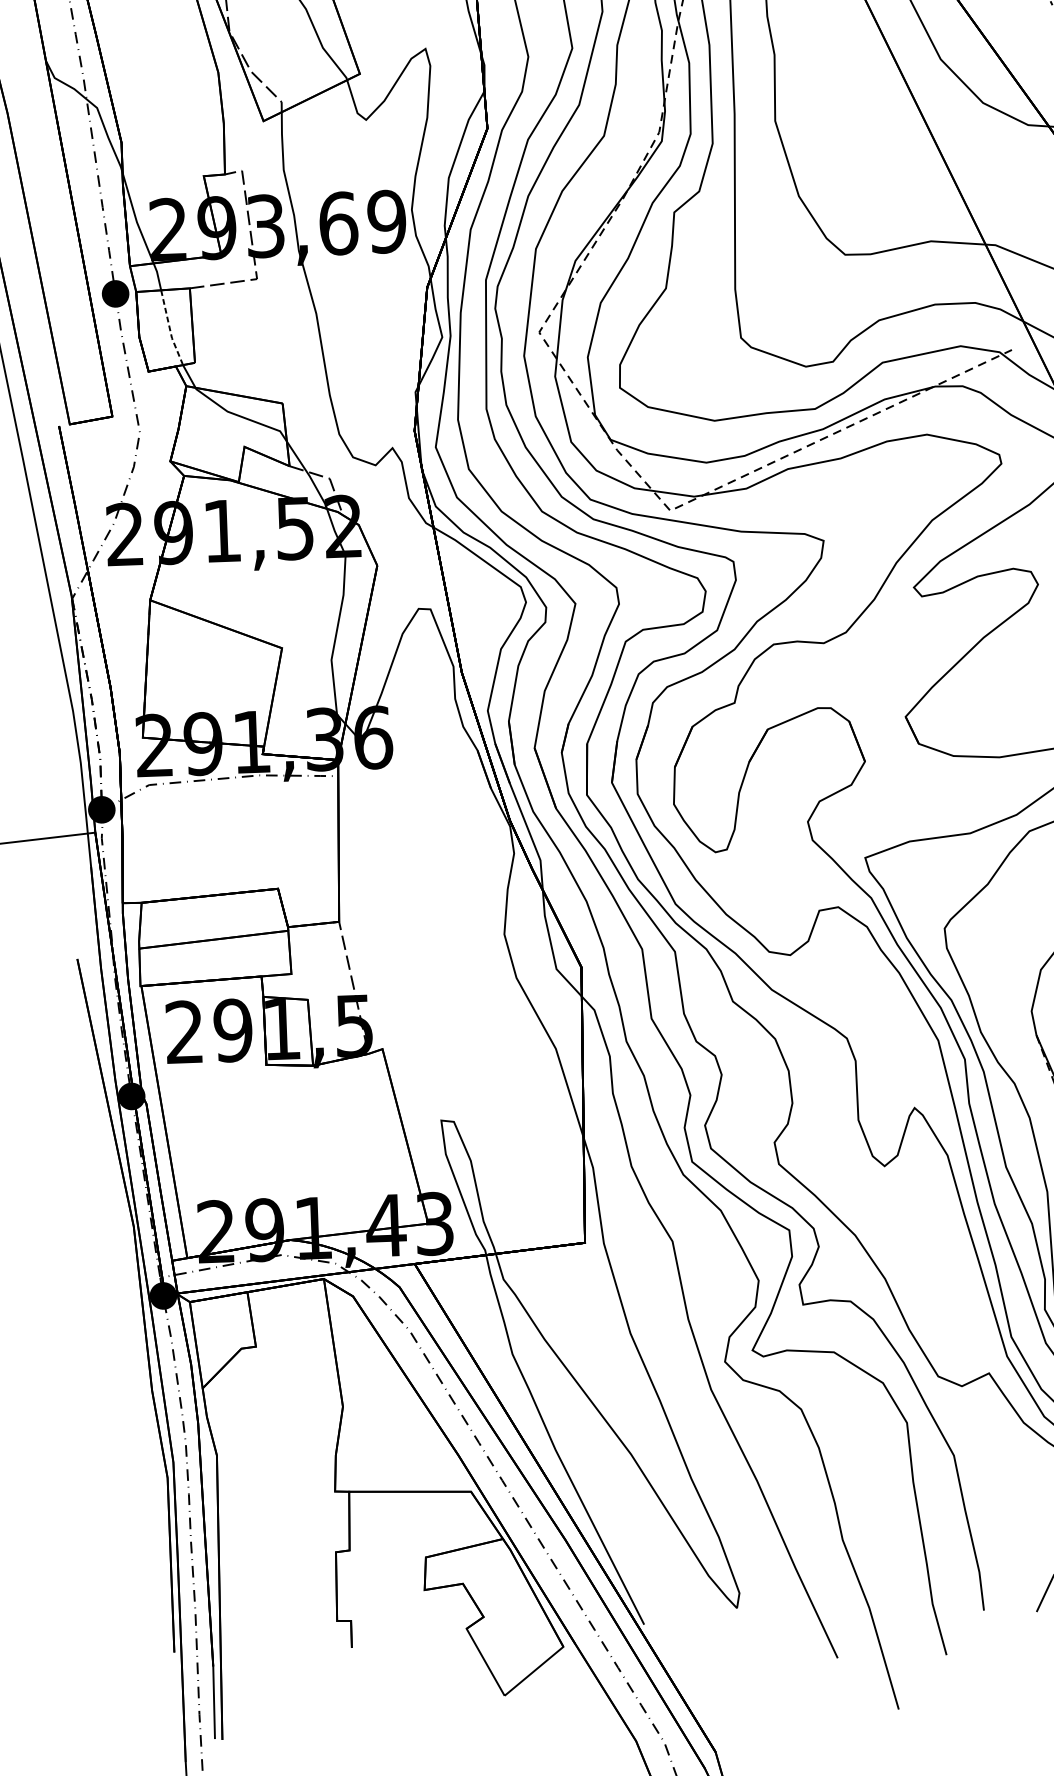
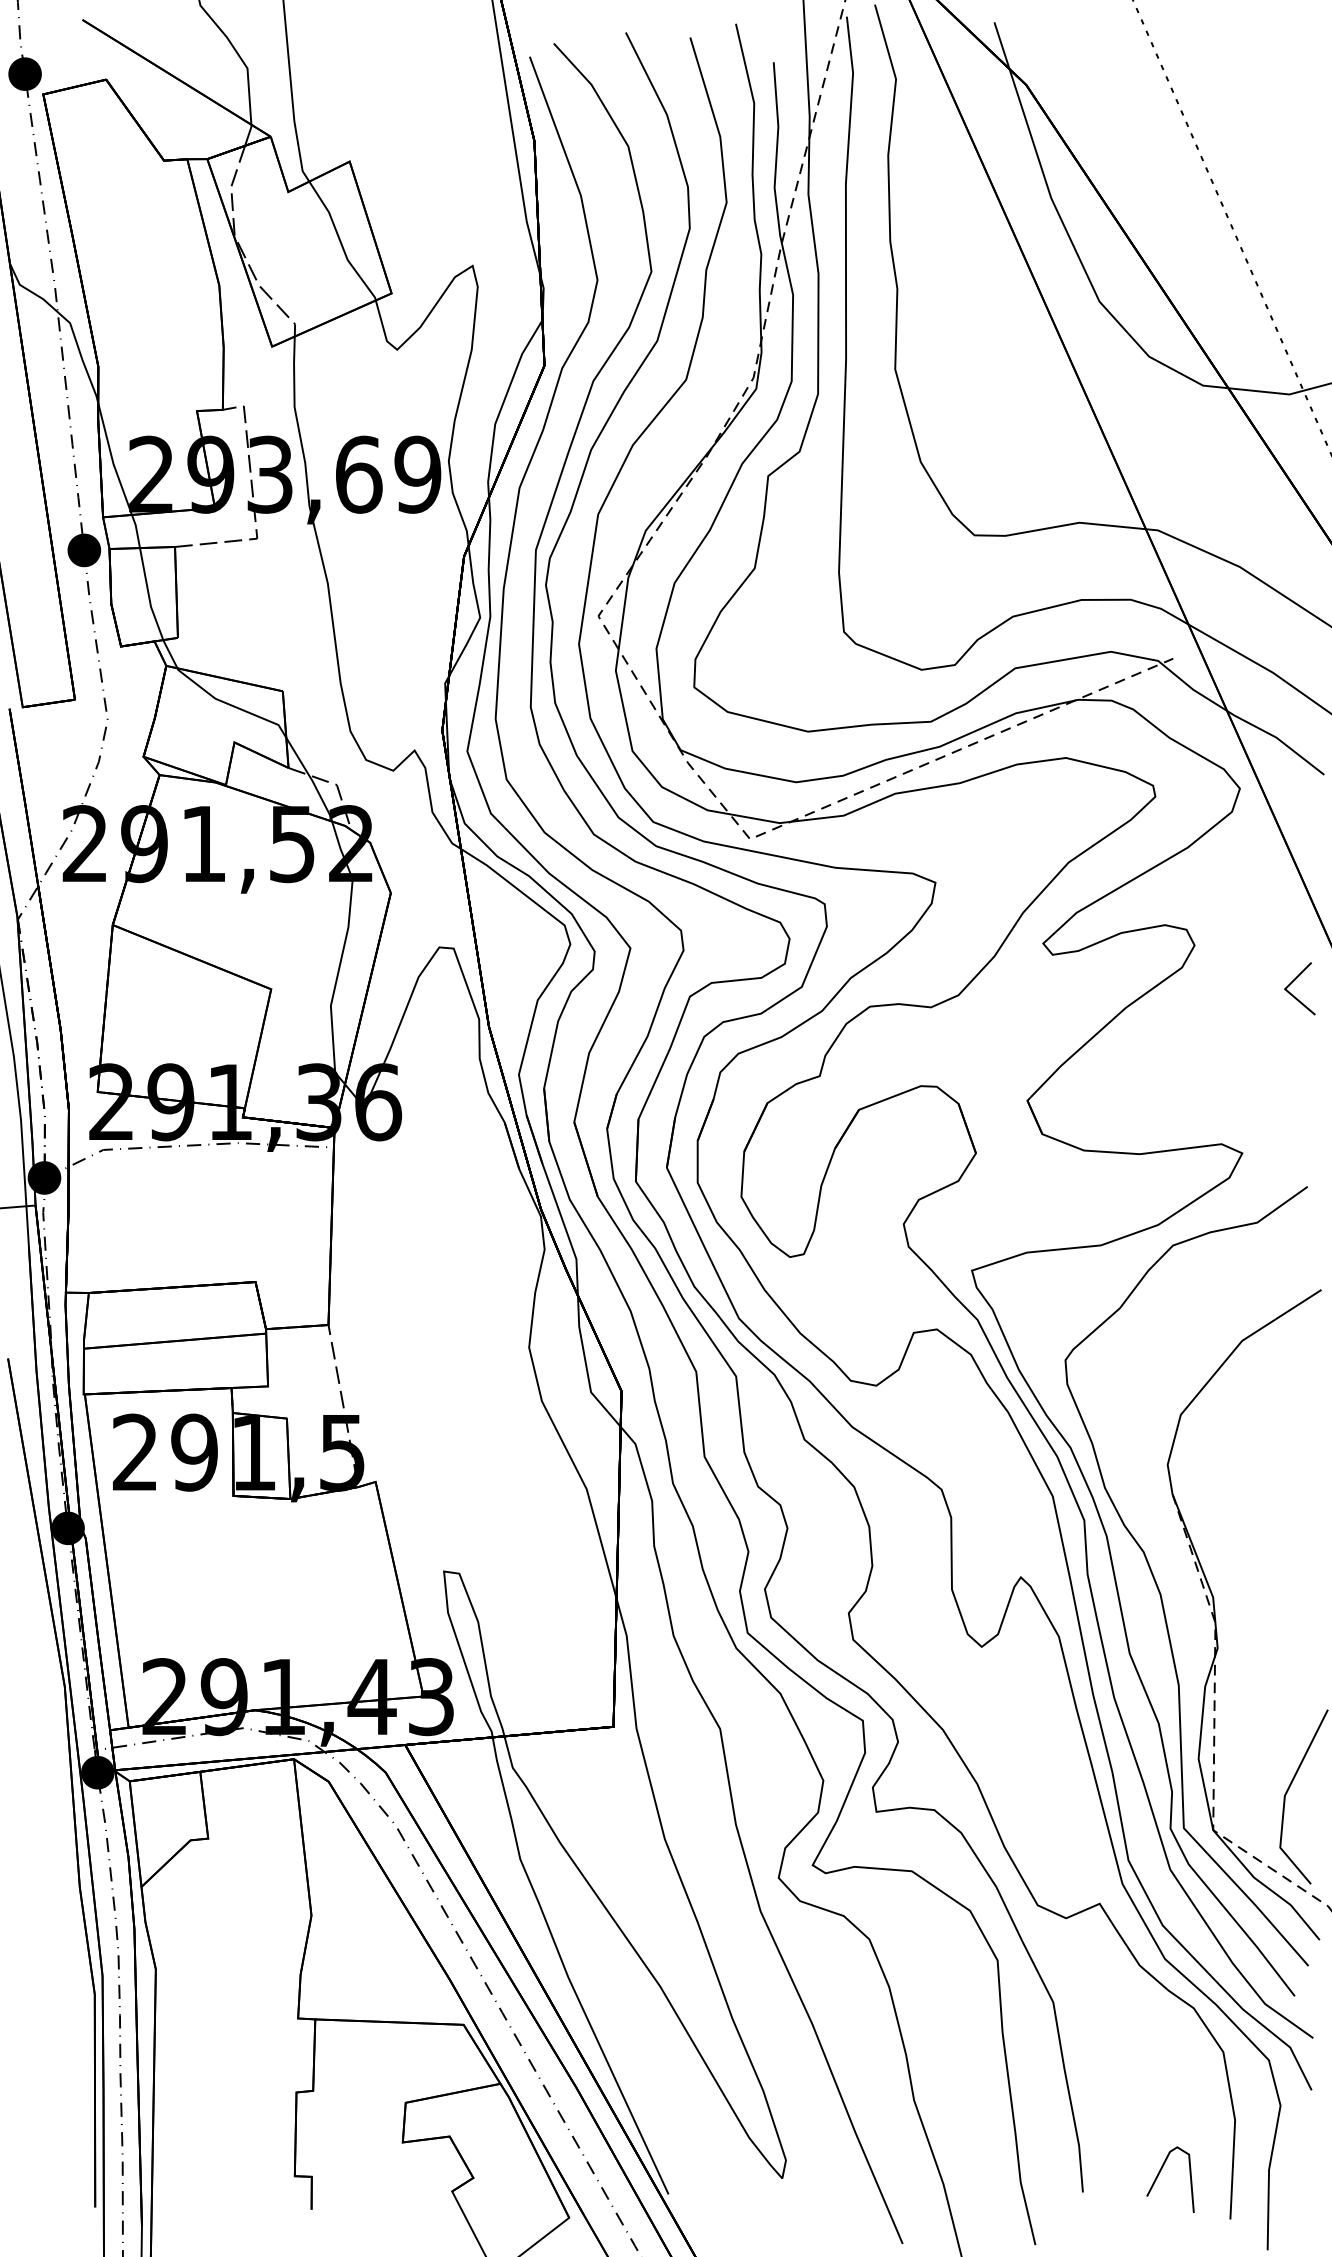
line: (170, 329) -> (149, 596), dashed -> solid

